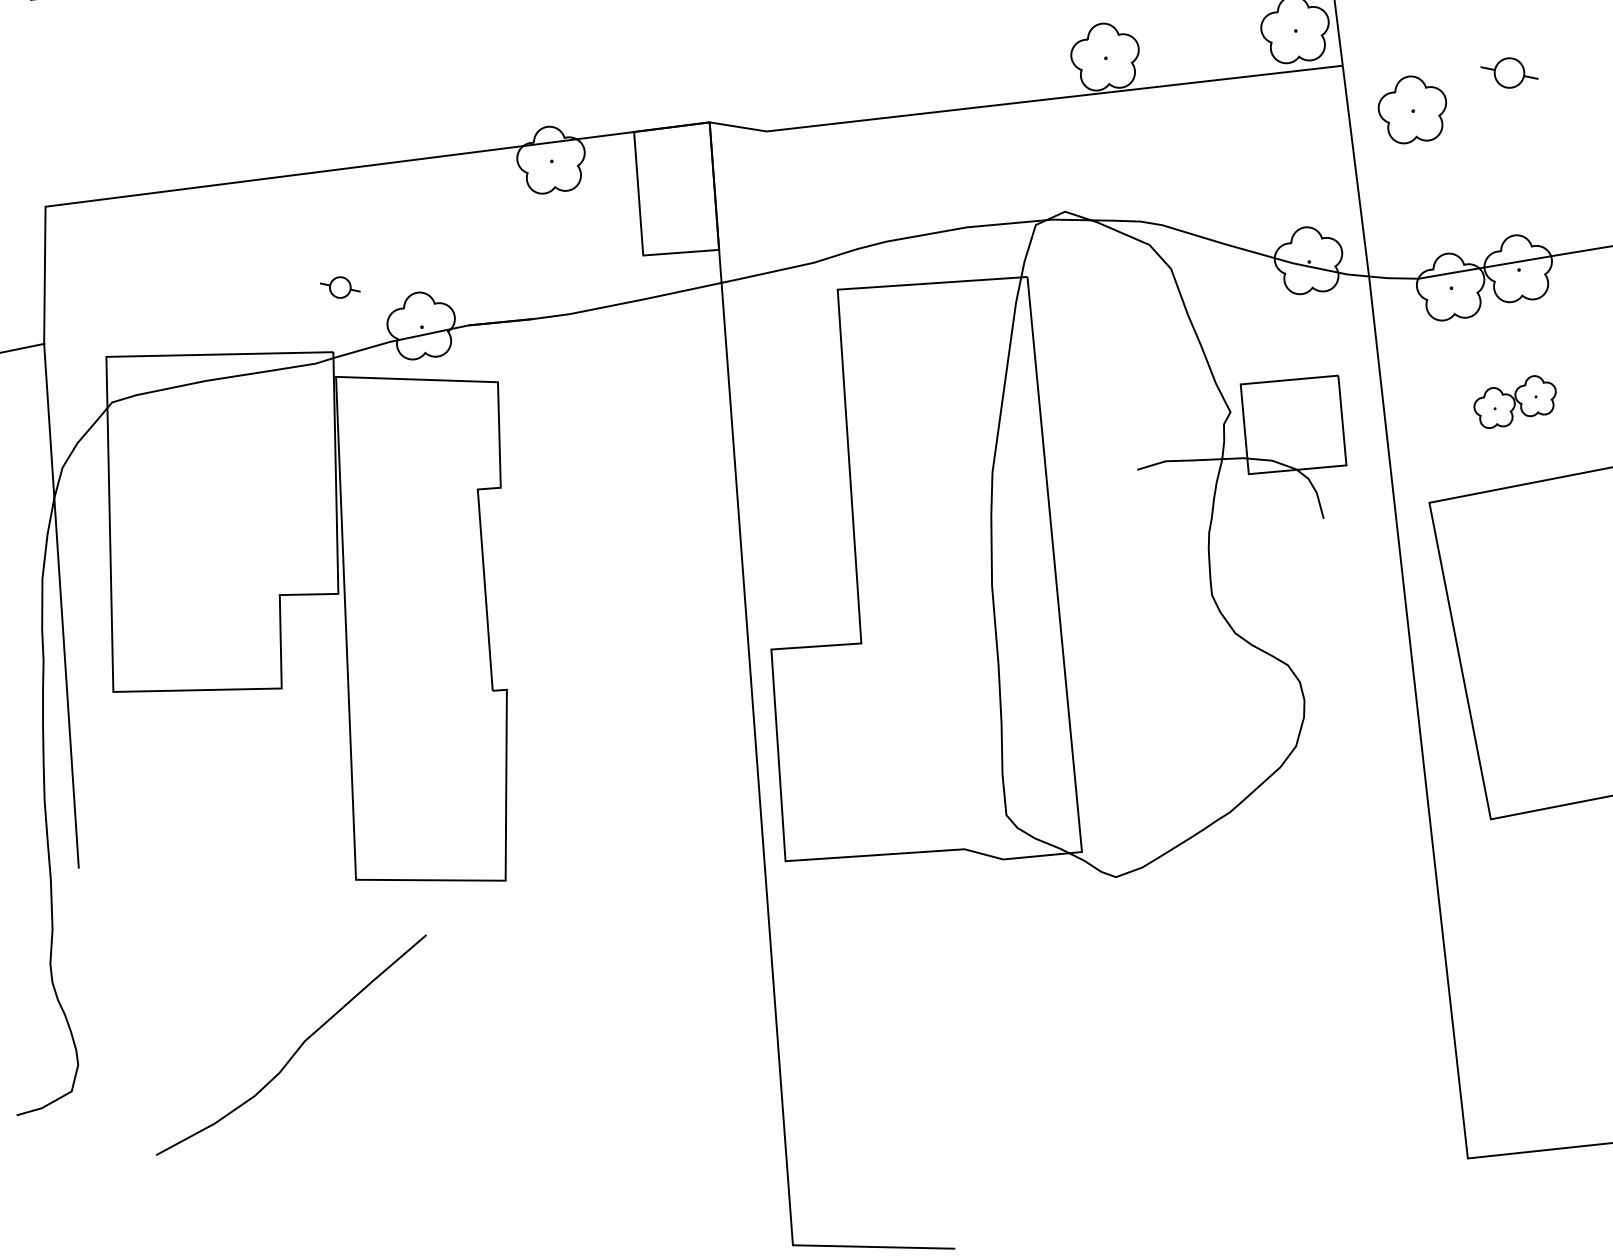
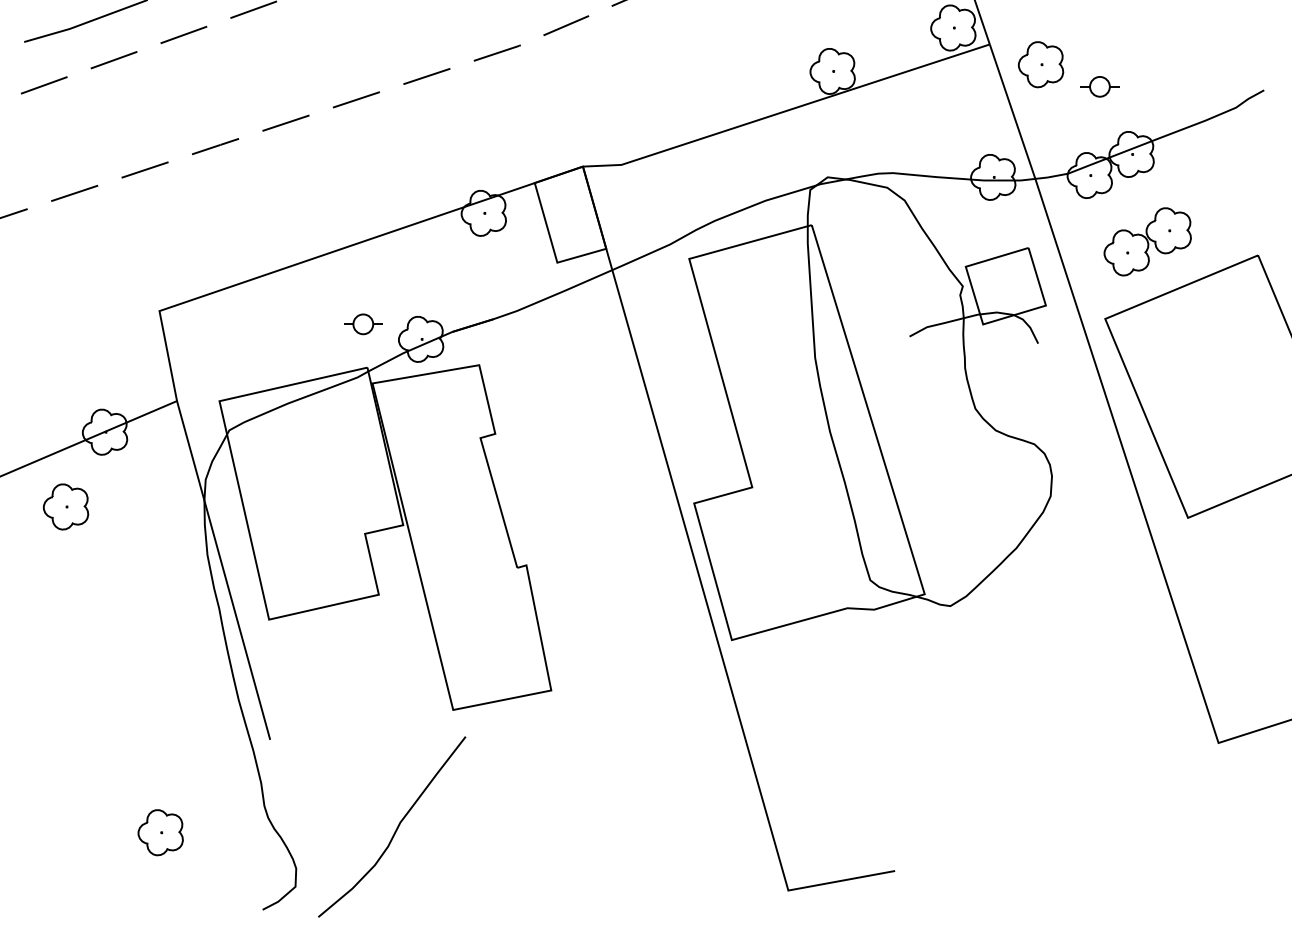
part: (1508, 72) -> (1099, 86), moved
part: (340, 287) -> (363, 324), size x1.43
part: (1514, 401) -> (1147, 241), size x1.67
curve: (297, 1047) -> (396, 827), moved

